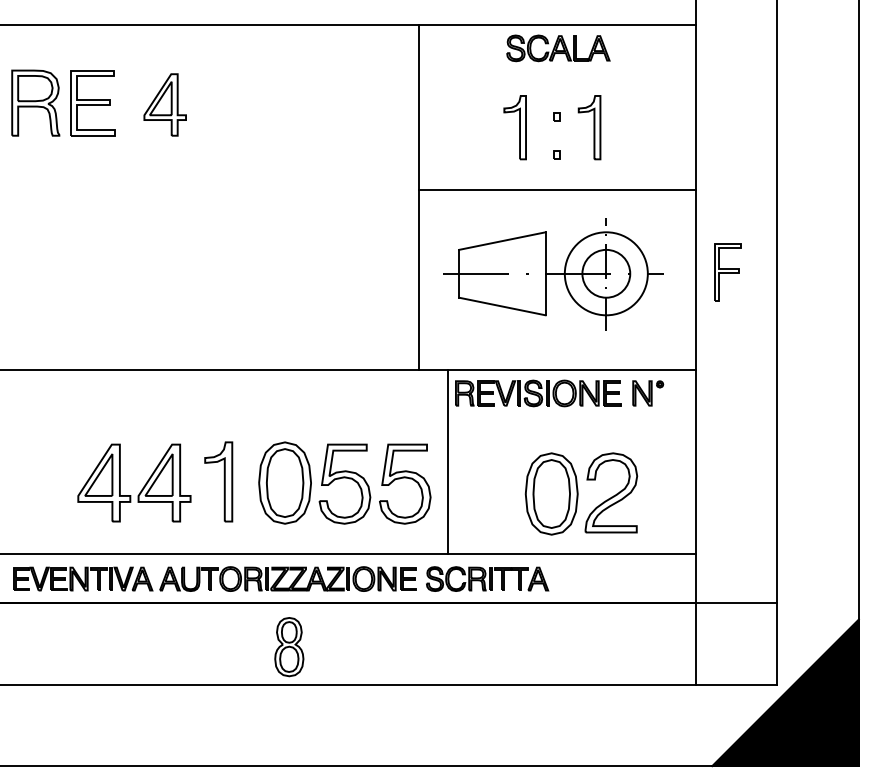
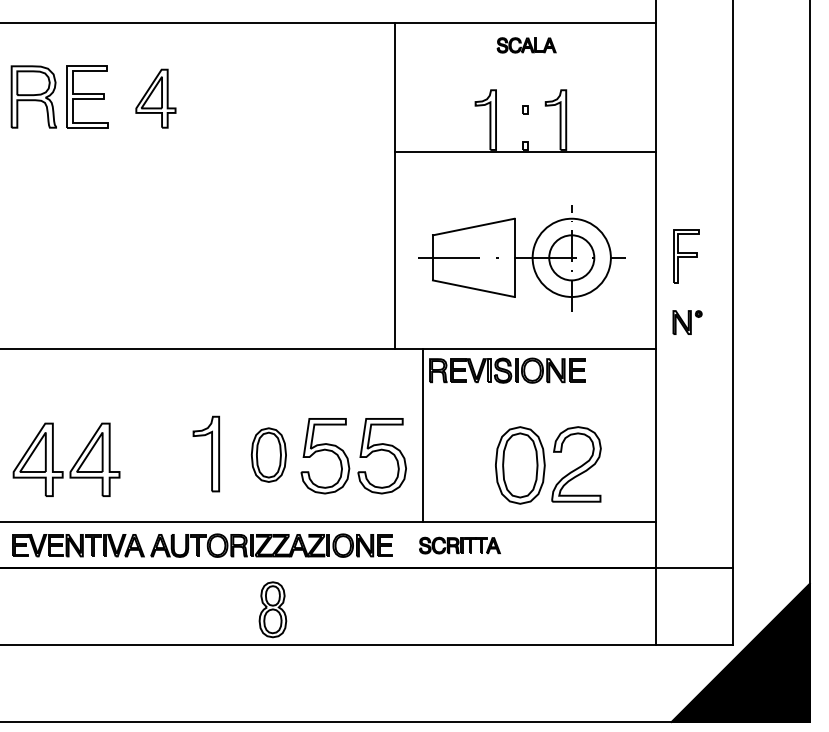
part: (558, 48) -> (526, 45), size x0.6
line: (557, 189) -> (525, 152), moved
part: (648, 393) -> (687, 322), moved
part: (284, 482) -> (268, 454), size x0.7
part: (143, 486) -> (75, 463), moved
part: (487, 578) -> (459, 545), size x0.7

